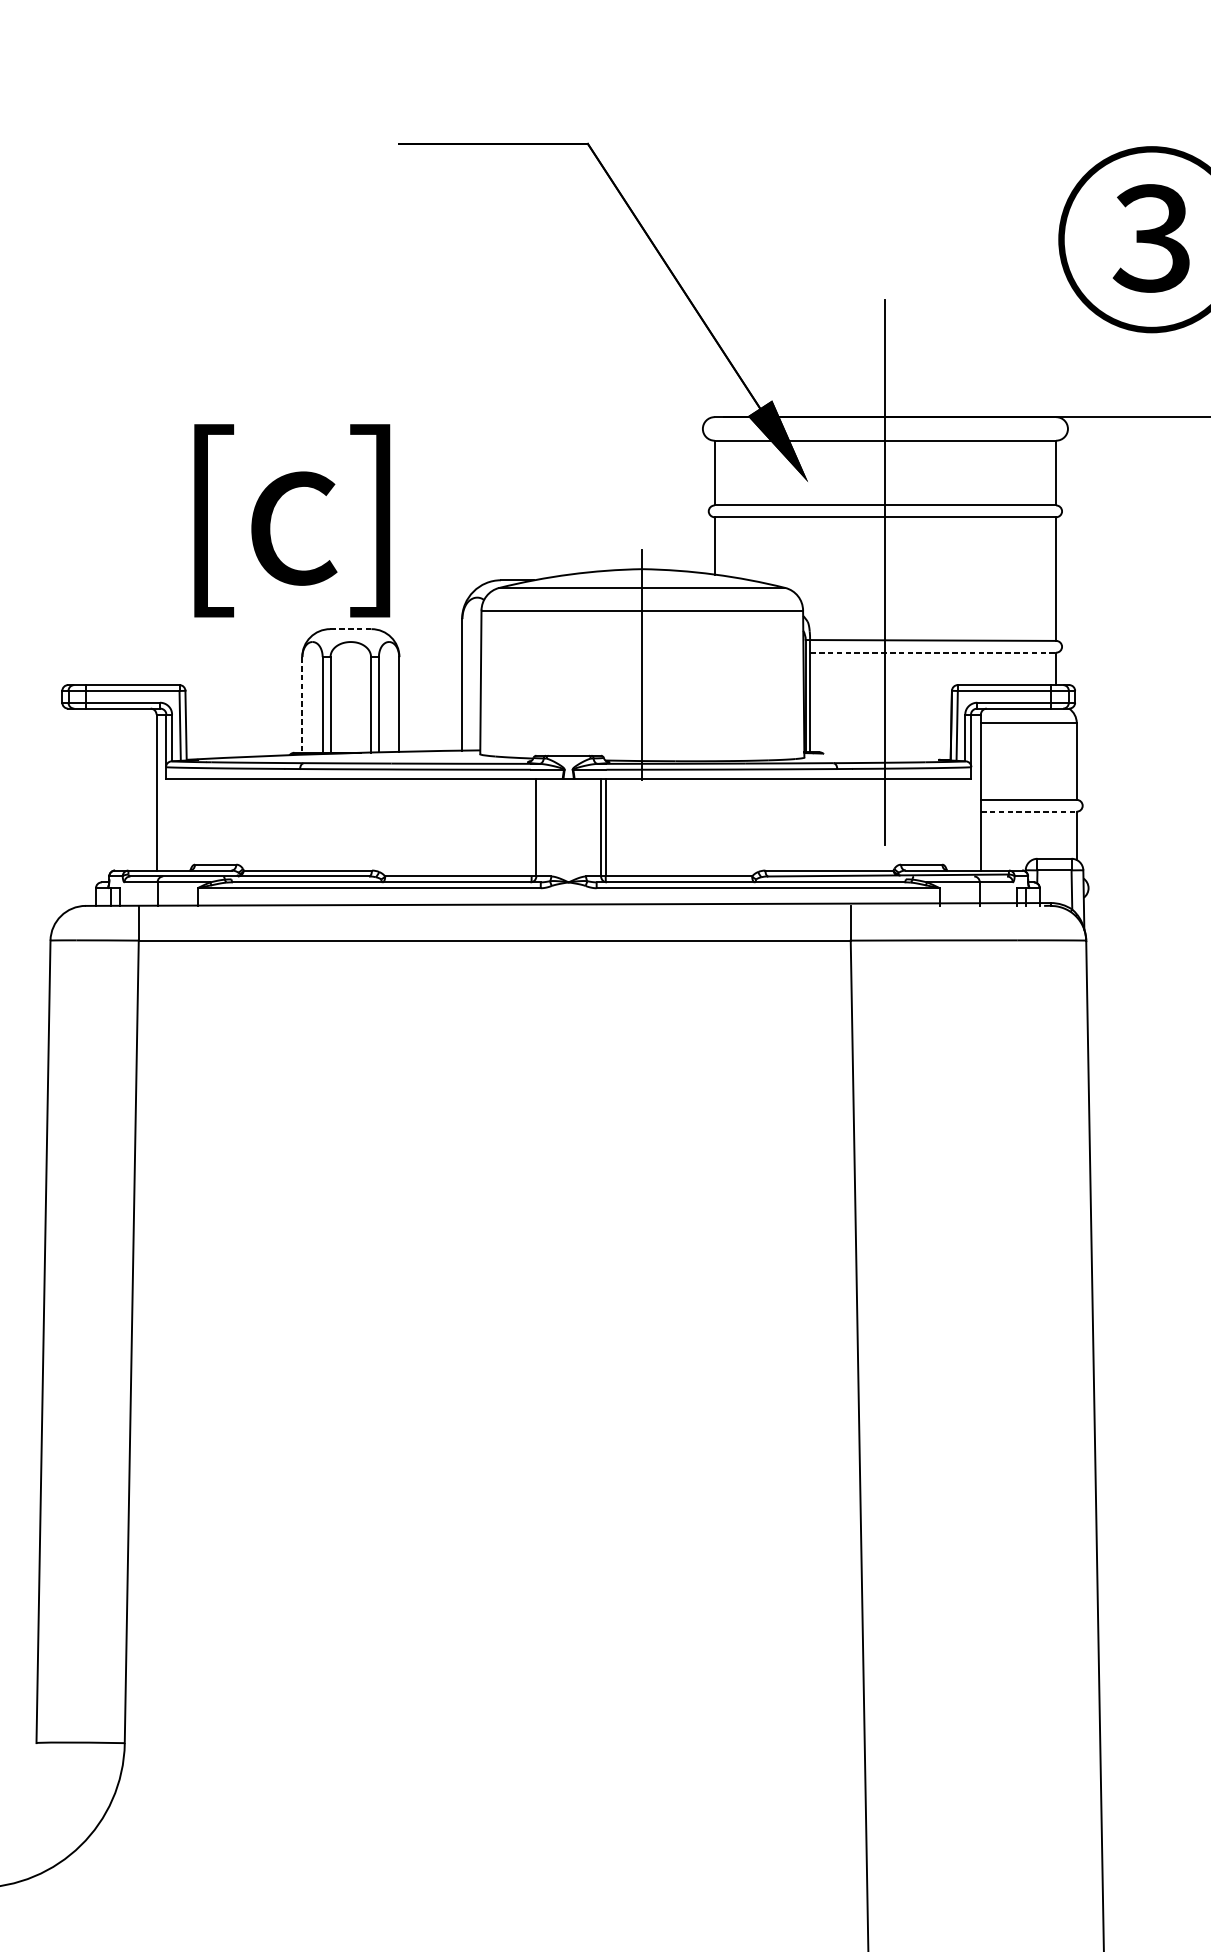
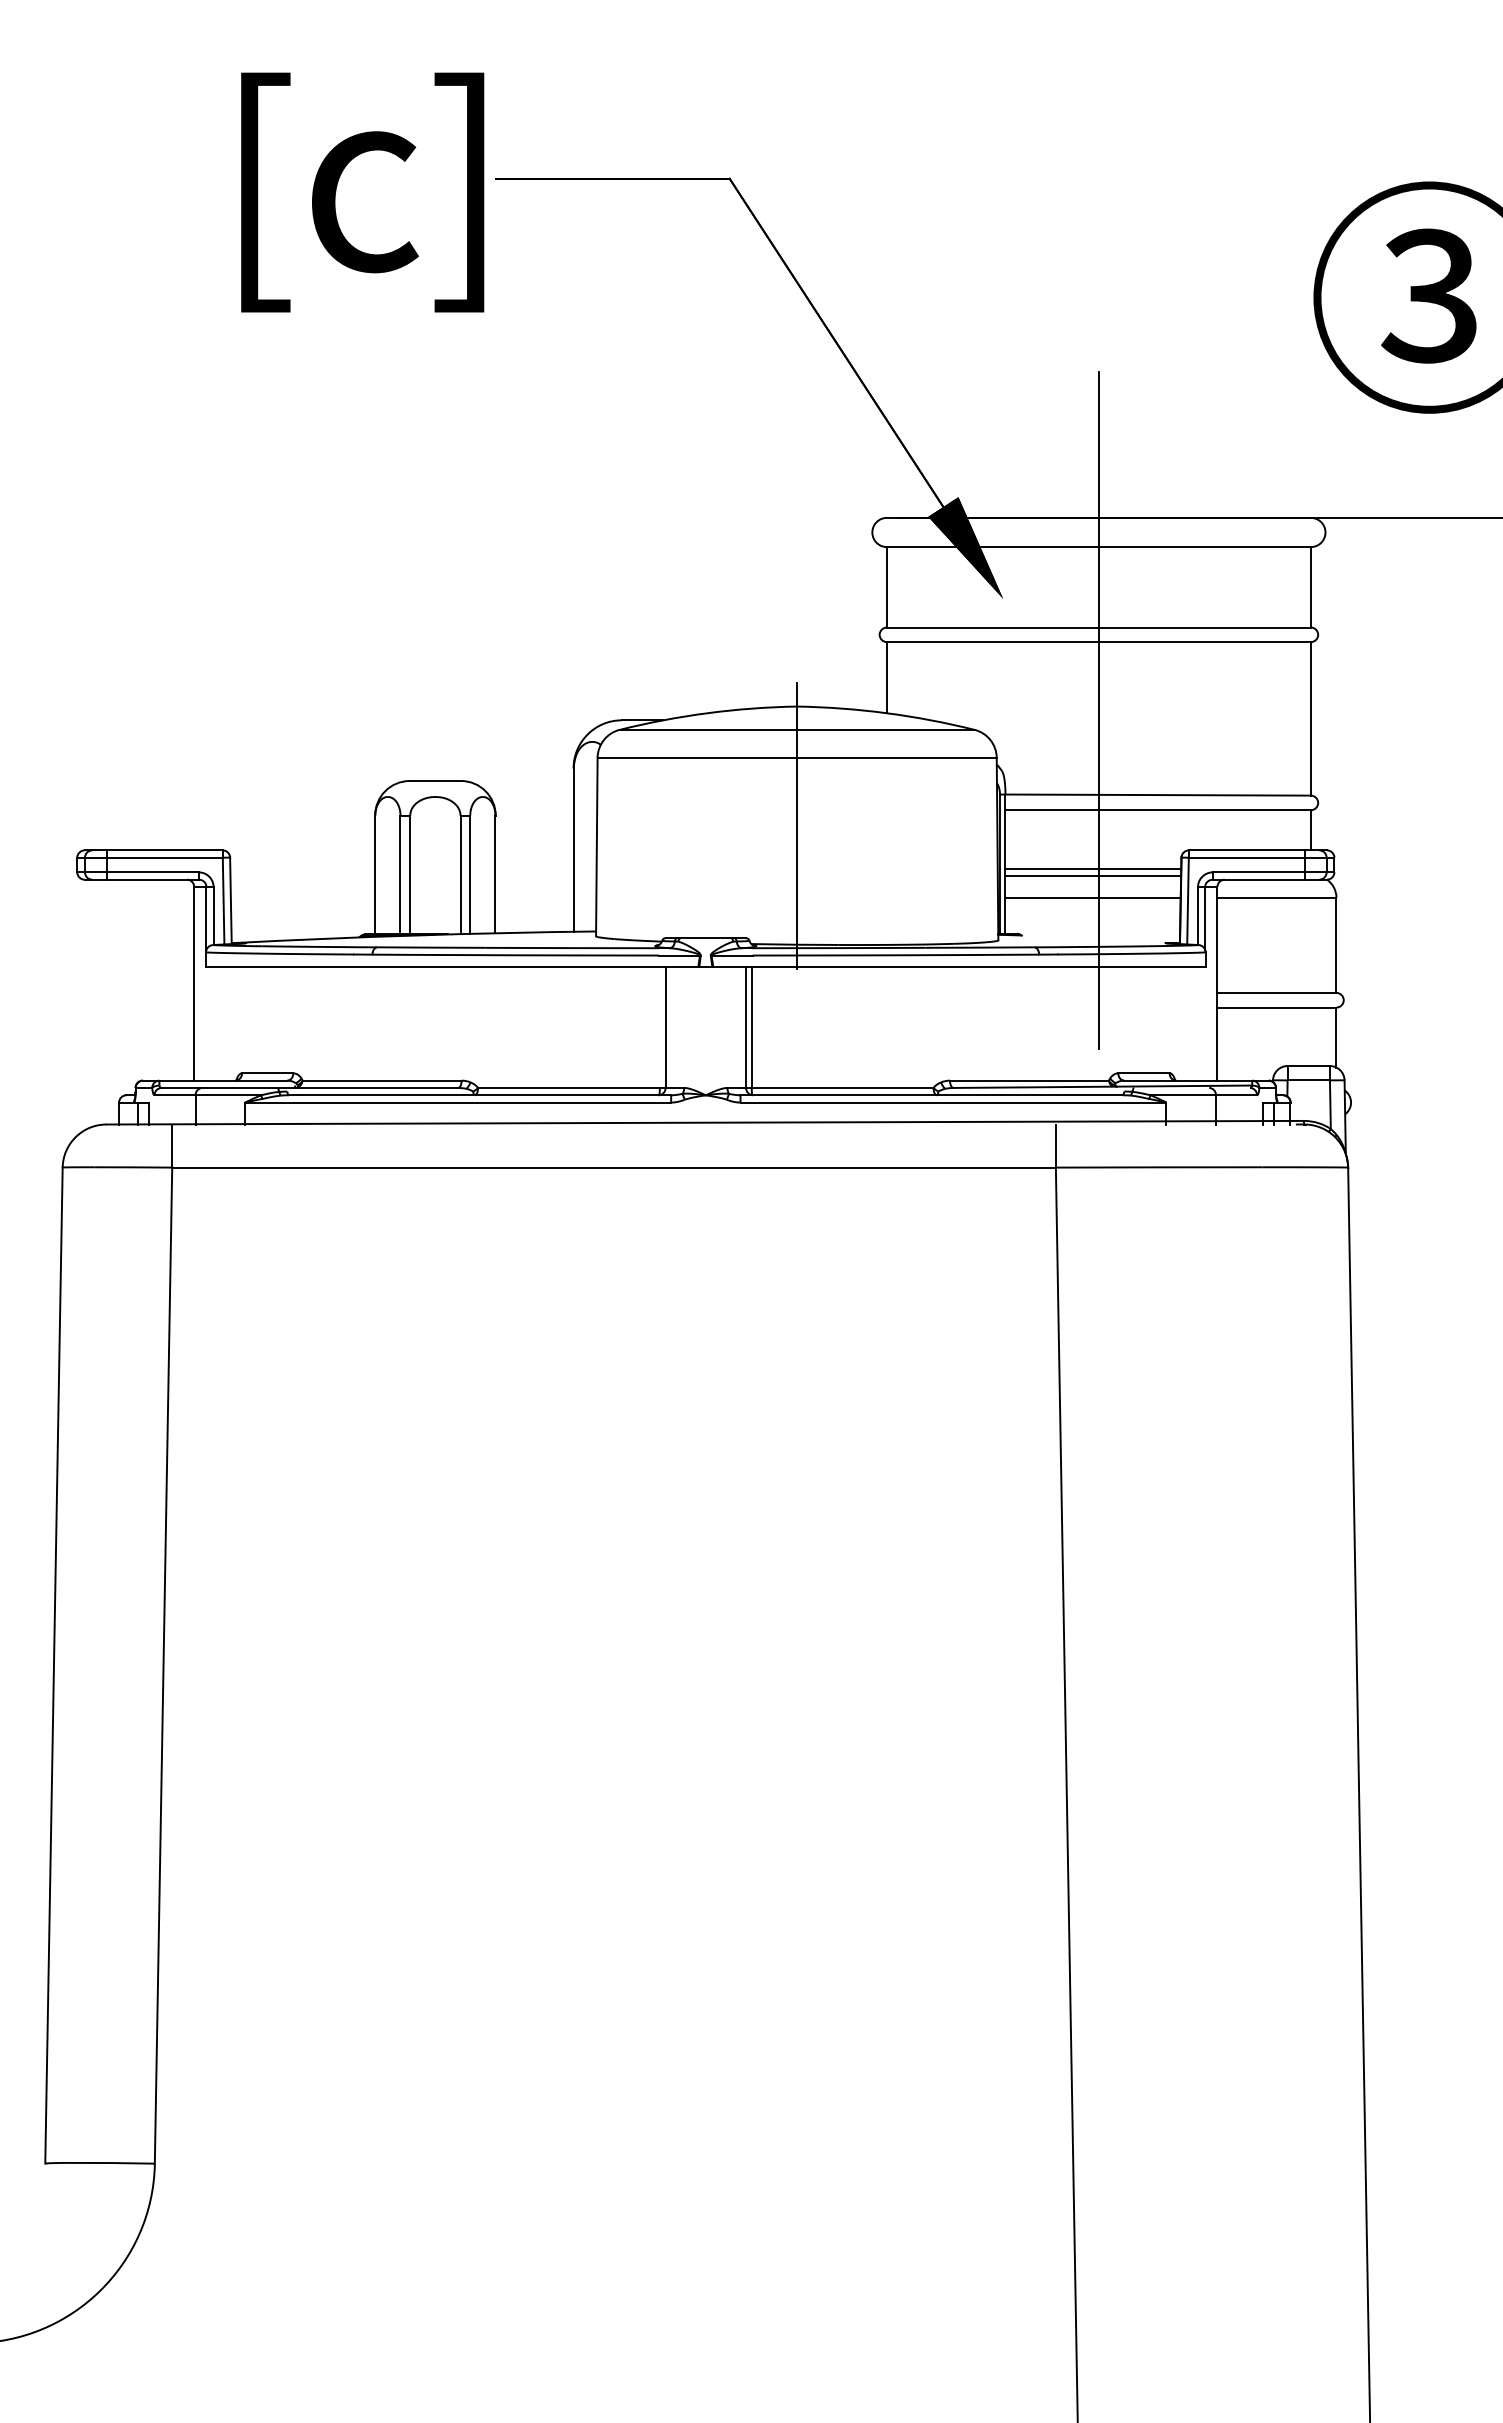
text: (292, 520) -> (362, 192), moved
line: (350, 629) -> (435, 781), dashed -> solid
line: (933, 652) -> (1158, 810), dashed -> solid
line: (881, 699) -> (1093, 868), added
line: (302, 705) -> (375, 875), dashed -> solid
line: (881, 705) -> (1093, 875), added
line: (880, 723) -> (1092, 897), added
line: (1029, 811) -> (1277, 1007), dashed -> solid

